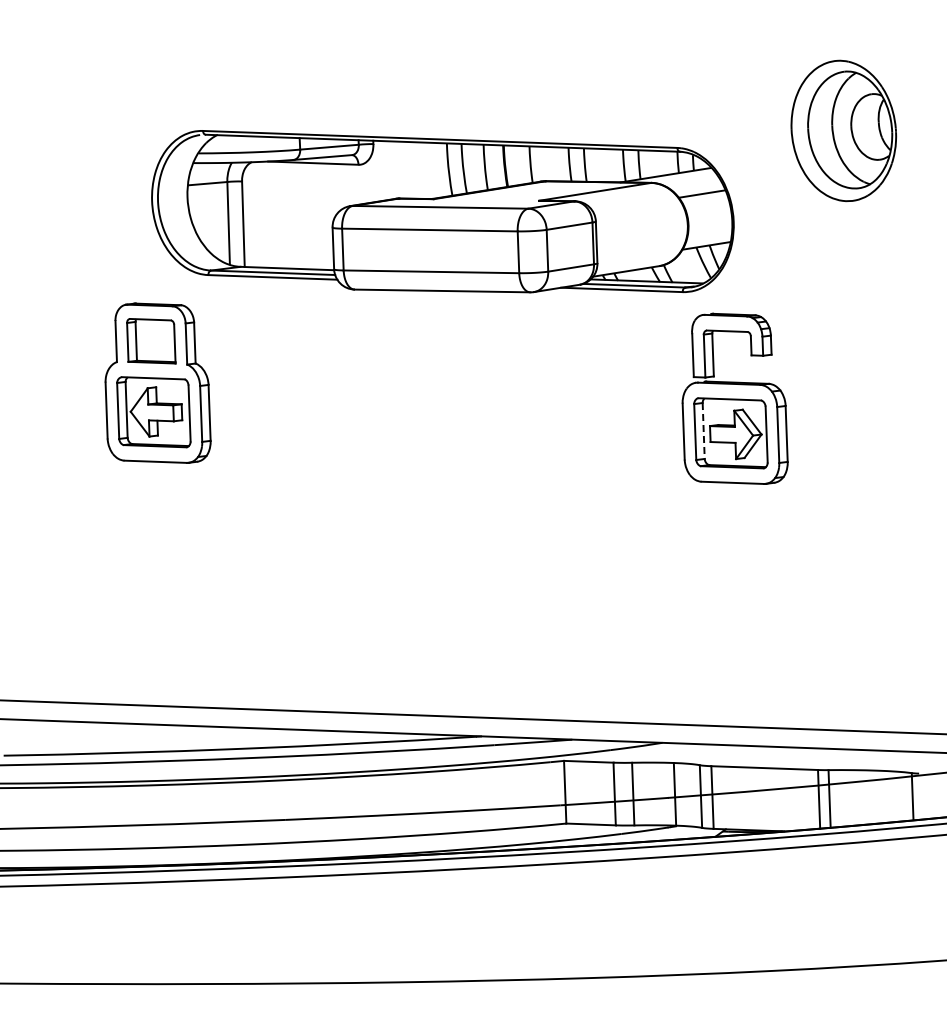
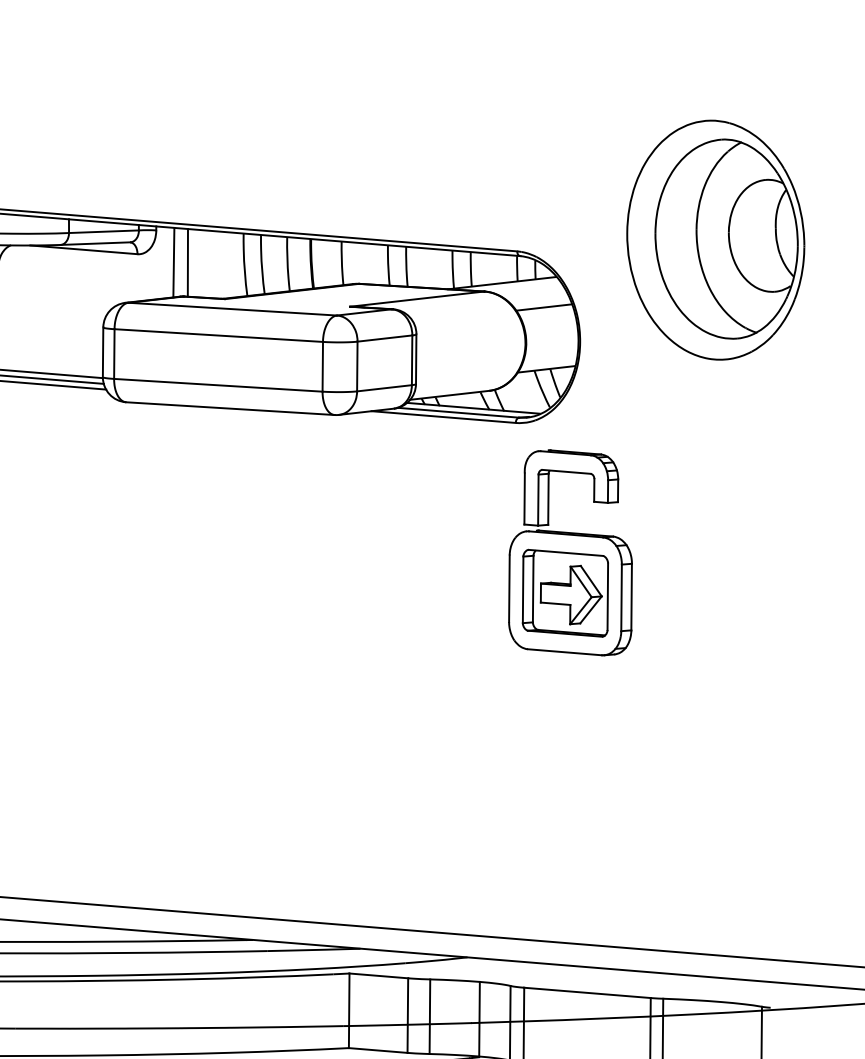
part: (843, 130) -> (715, 239), size x1.43
line: (400, 169) -> (187, 262), added
line: (389, 170) -> (173, 262), added
line: (703, 430) -> (533, 588), dashed -> solid

